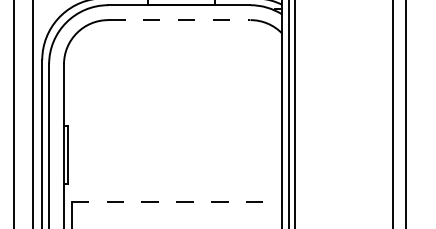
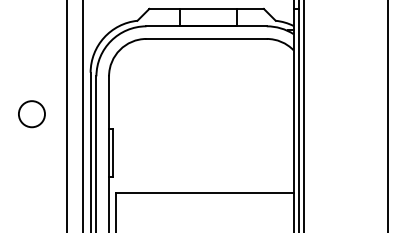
line: (180, 19) -> (207, 38), dashed -> solid
line: (176, 201) -> (204, 192), dashed -> solid

